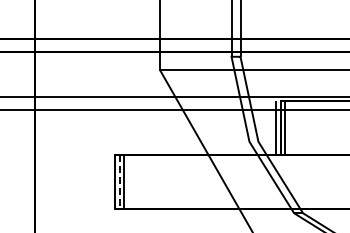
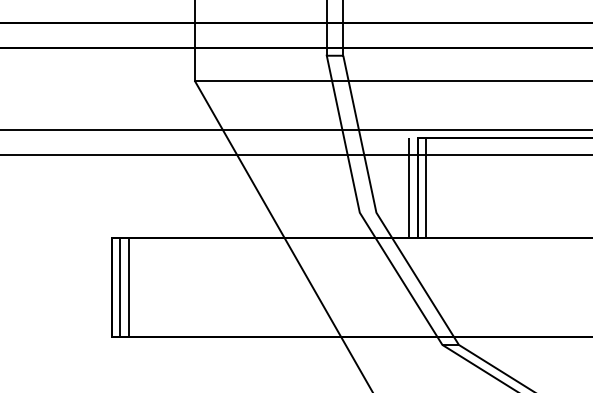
line: (119, 181) -> (119, 286), dashed -> solid

